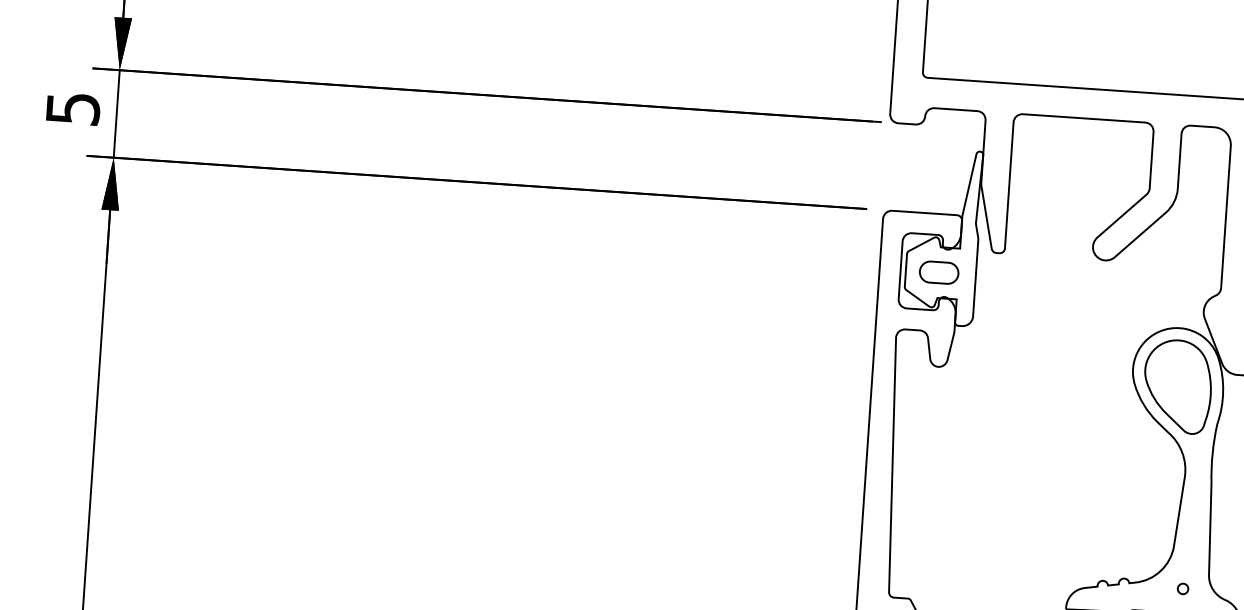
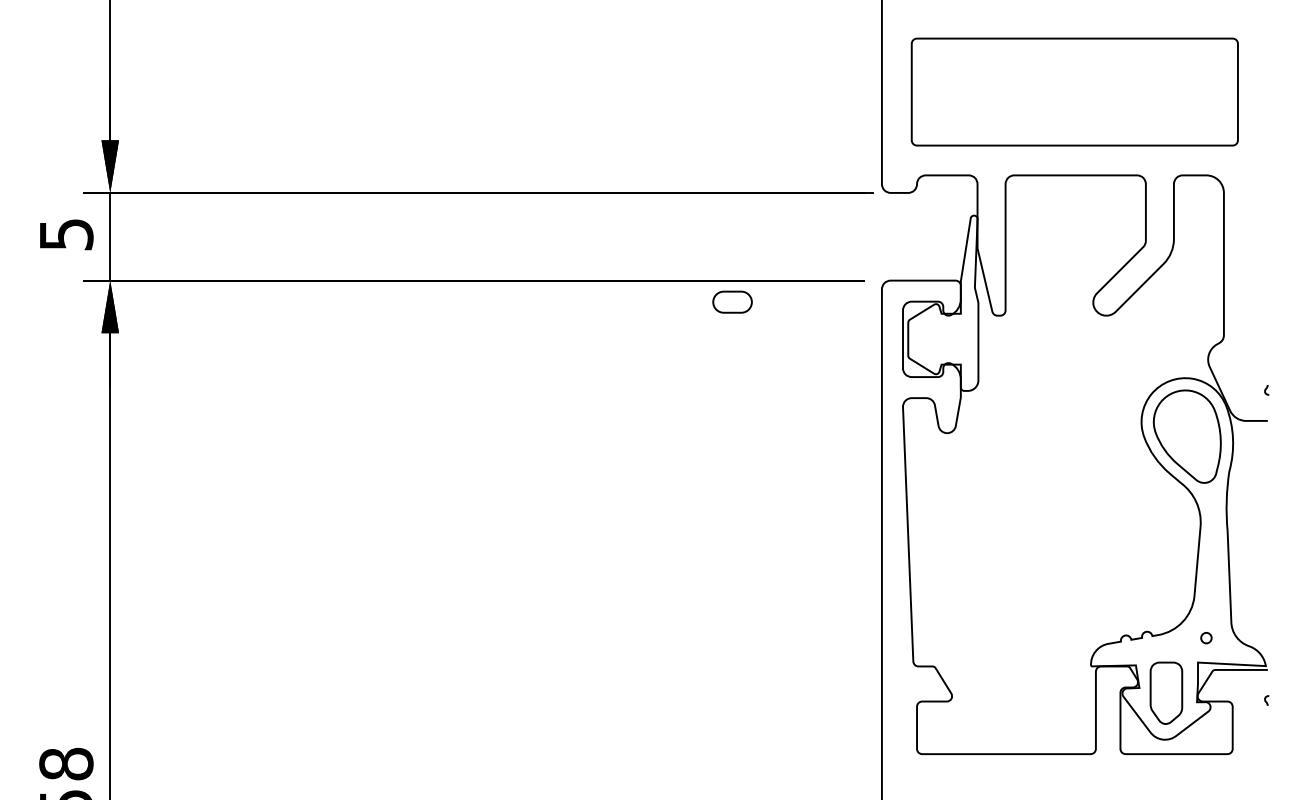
part: (939, 271) -> (732, 301), moved

